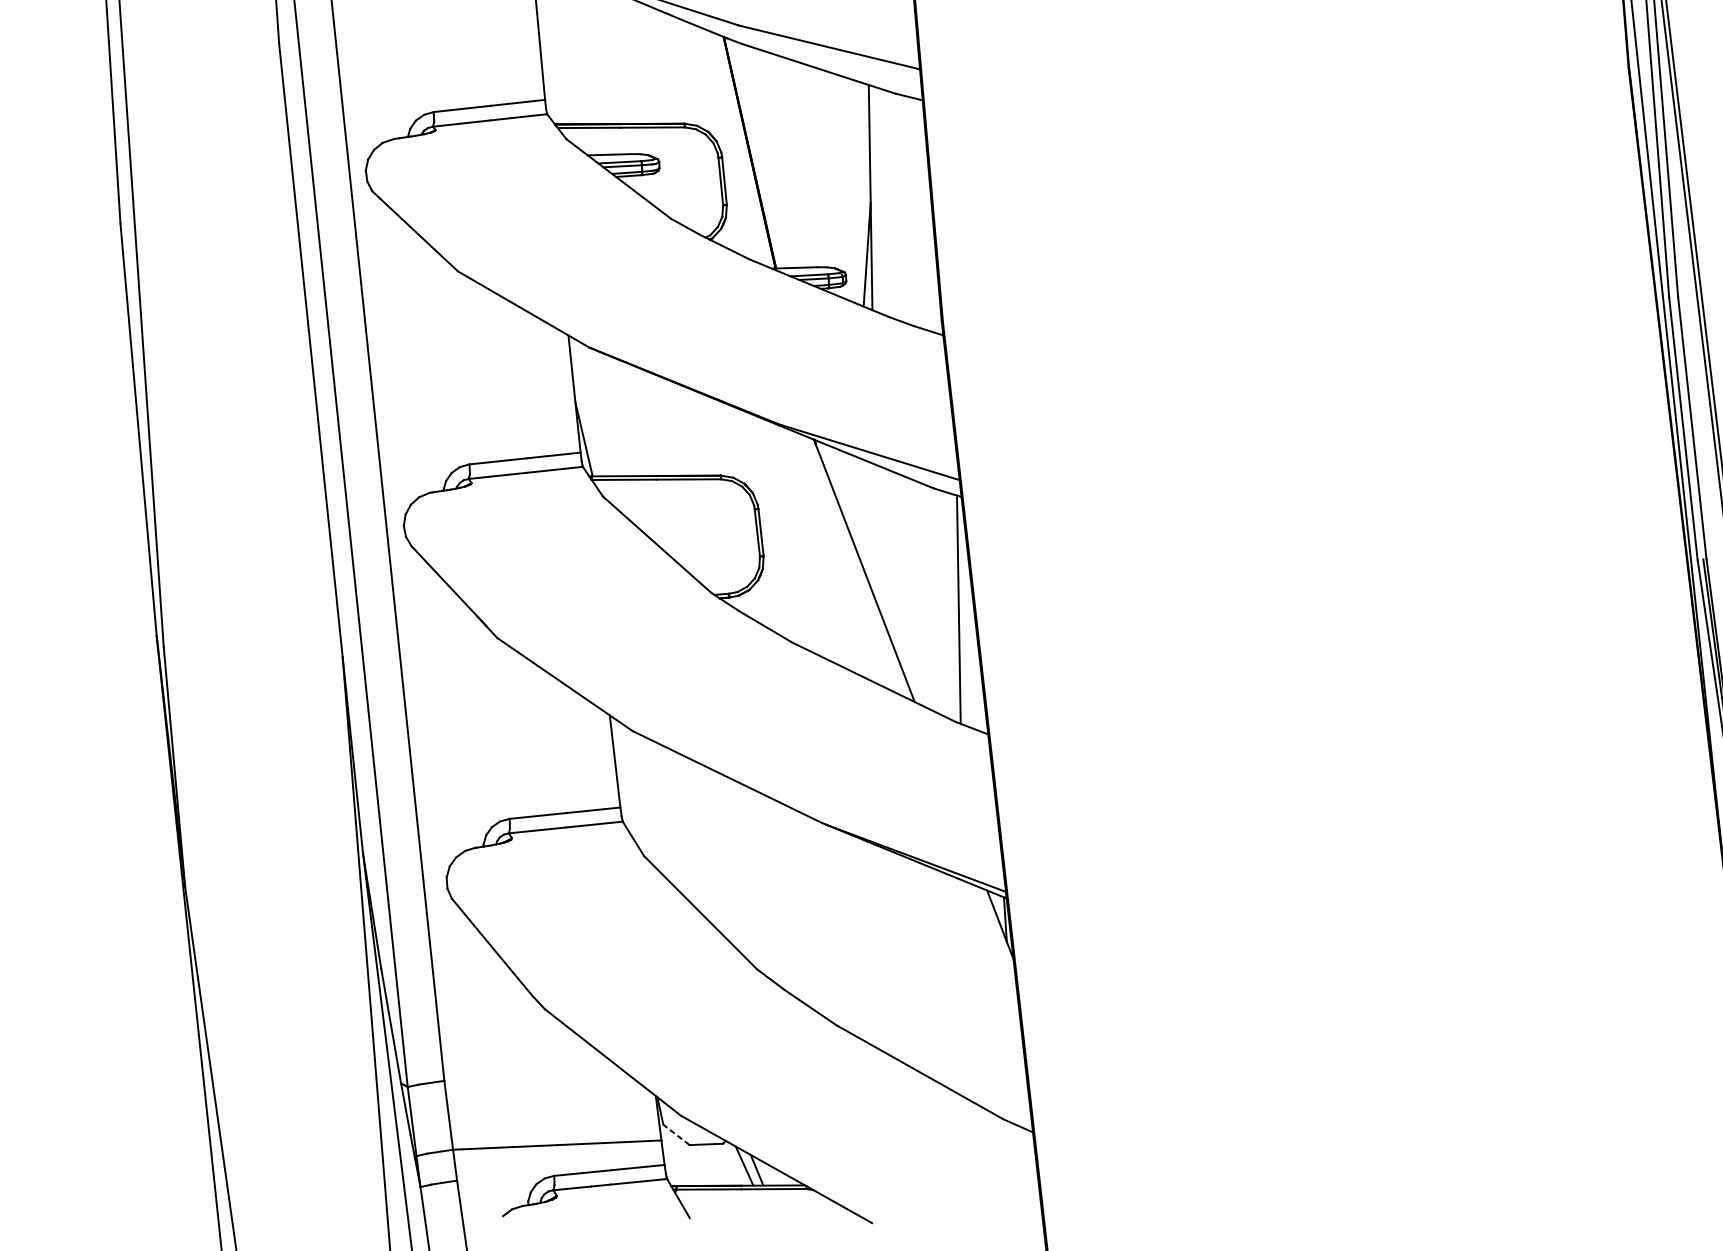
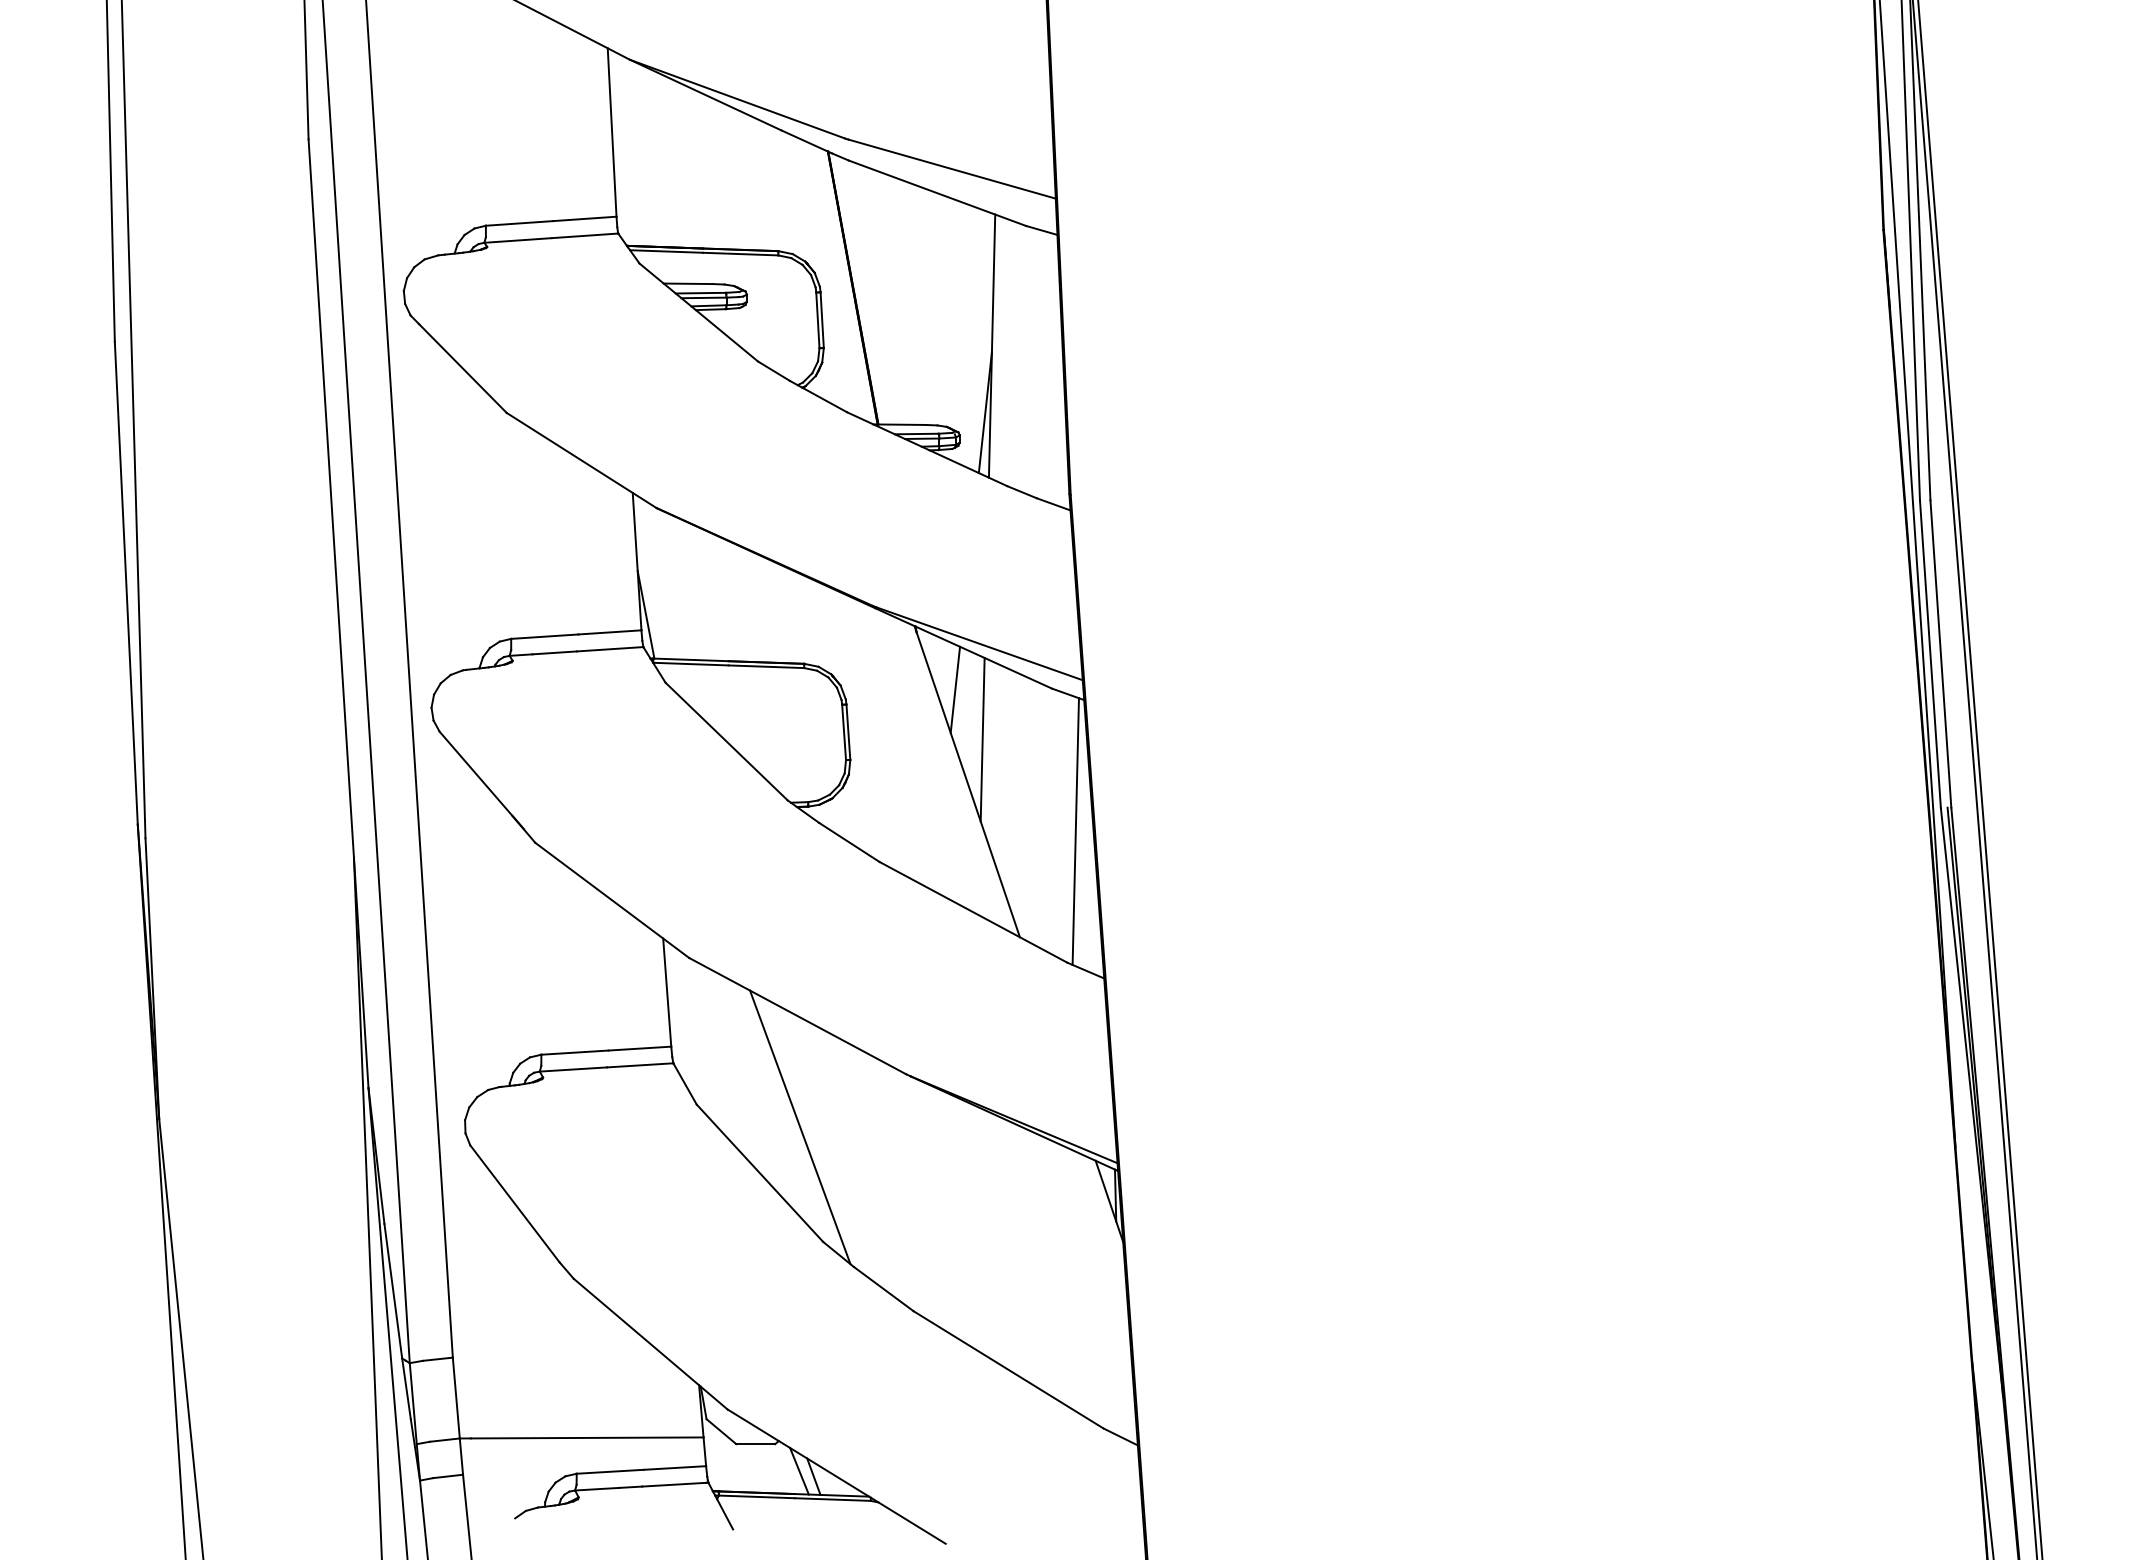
line: (851, 492) -> (955, 689), added
line: (875, 534) -> (982, 739), added
line: (733, 872) -> (800, 1127), added
line: (676, 1134) -> (721, 1431), dashed -> solid

